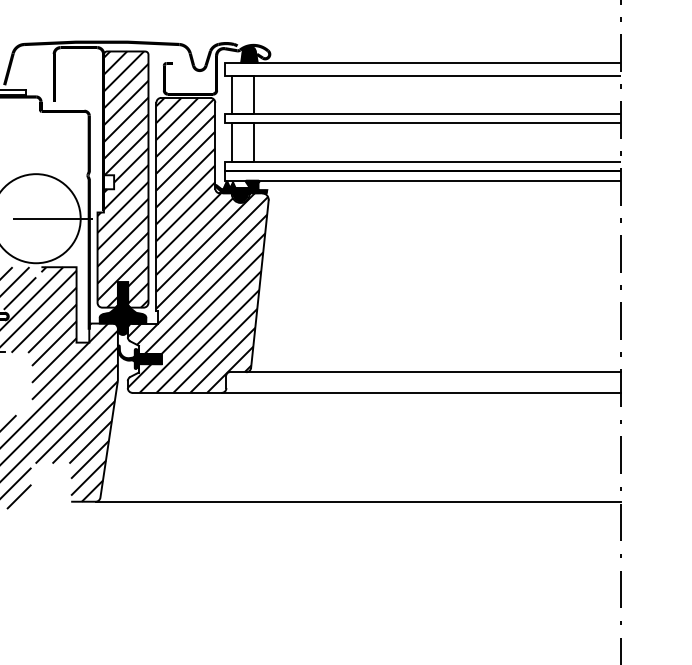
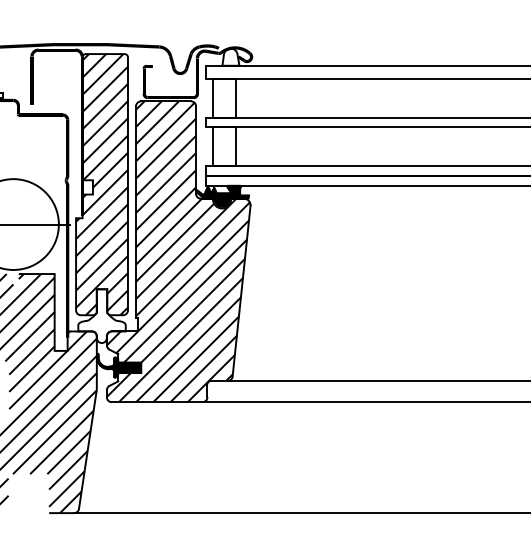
hatch: (249, 54) -> (230, 57), removed
hatch: (122, 308) -> (101, 316), removed

